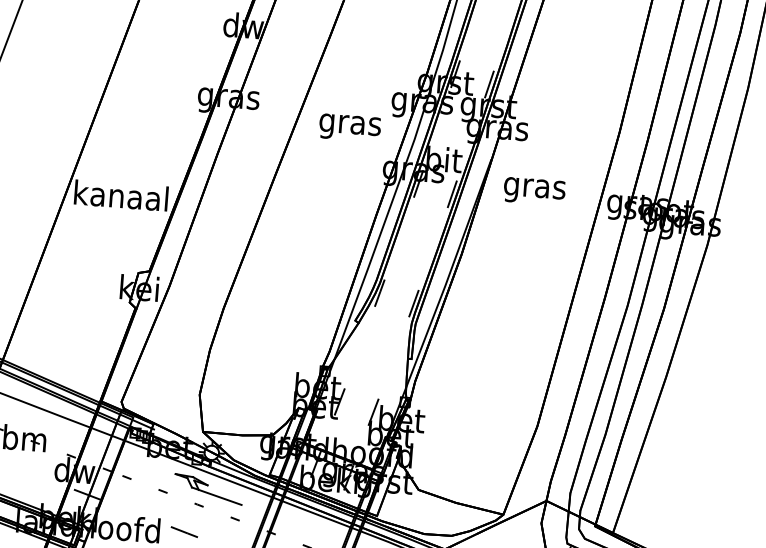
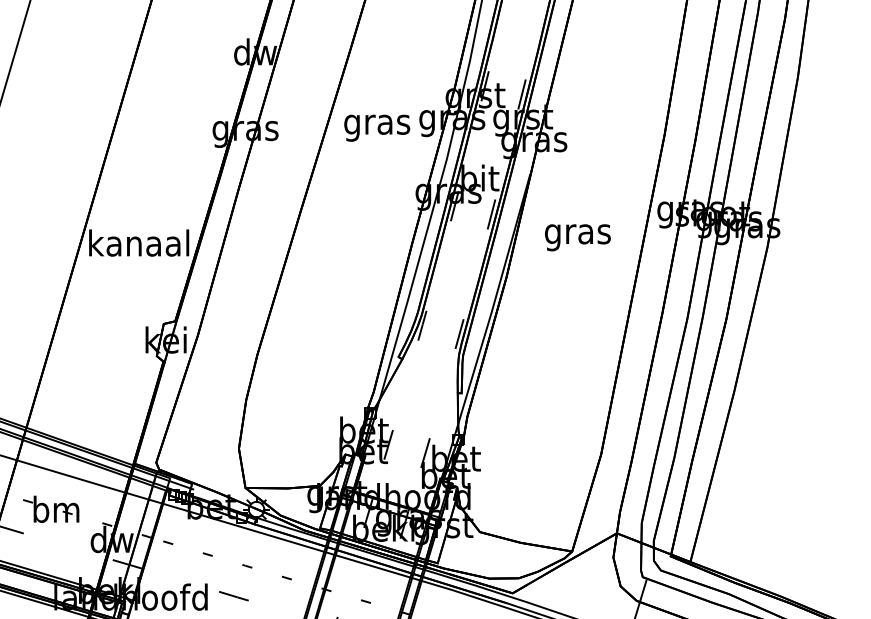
text: (350, 127) -> (377, 127), moved
text: (534, 191) -> (577, 237), moved
part: (208, 489) -> (255, 548), removed

